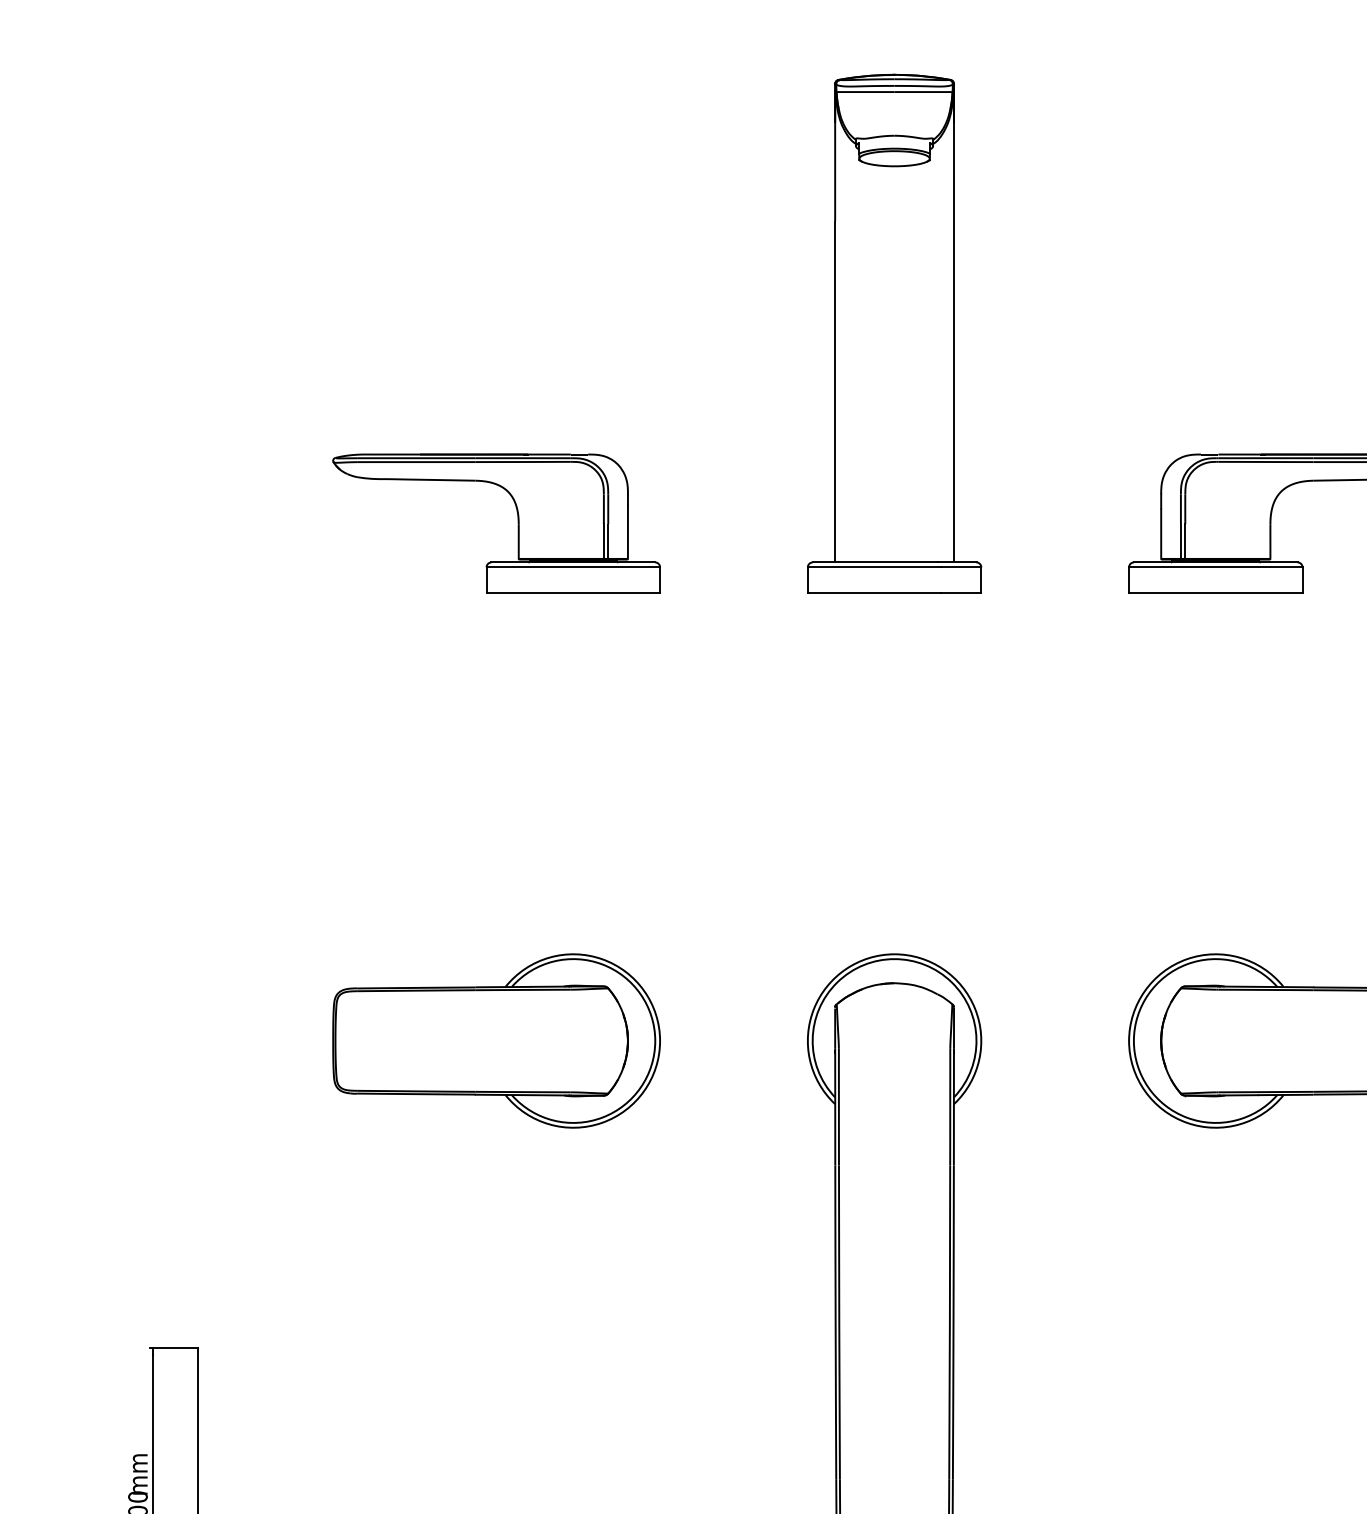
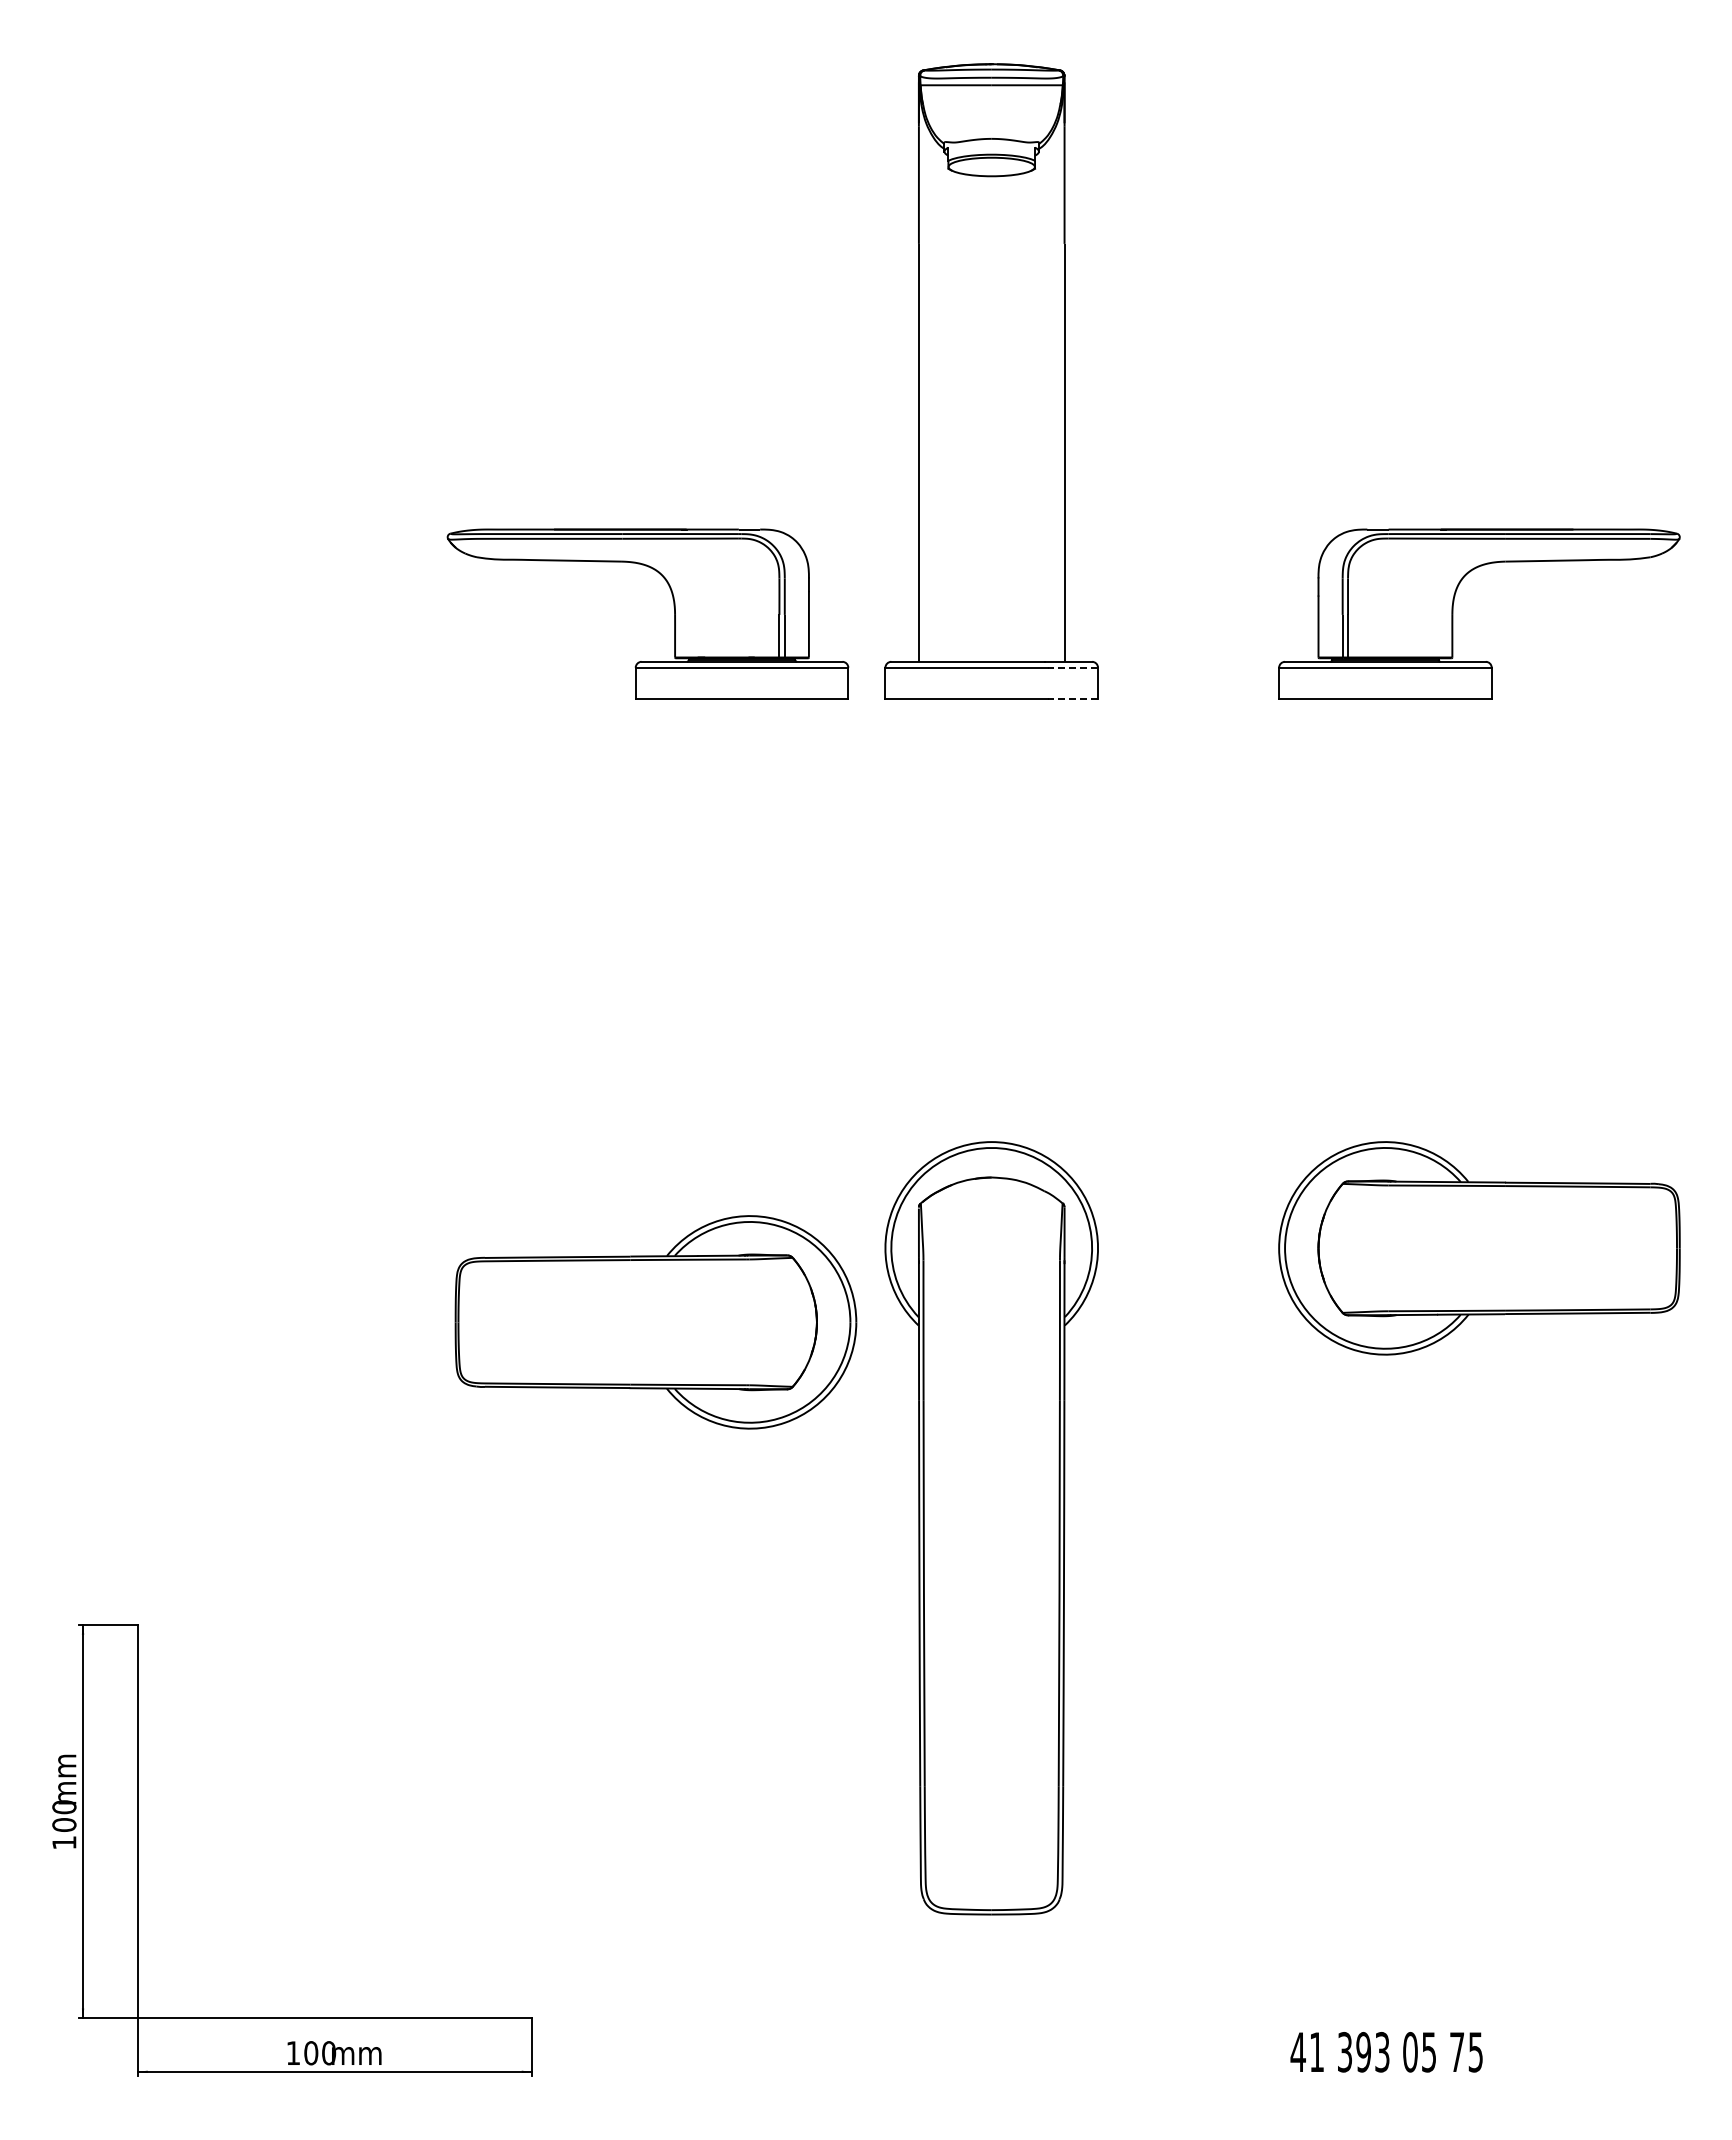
part: (517, 518) -> (673, 607), moved
line: (961, 567) -> (1073, 667), solid -> dashed
line: (961, 593) -> (1073, 699), solid -> dashed
part: (496, 1041) -> (655, 1322), moved

